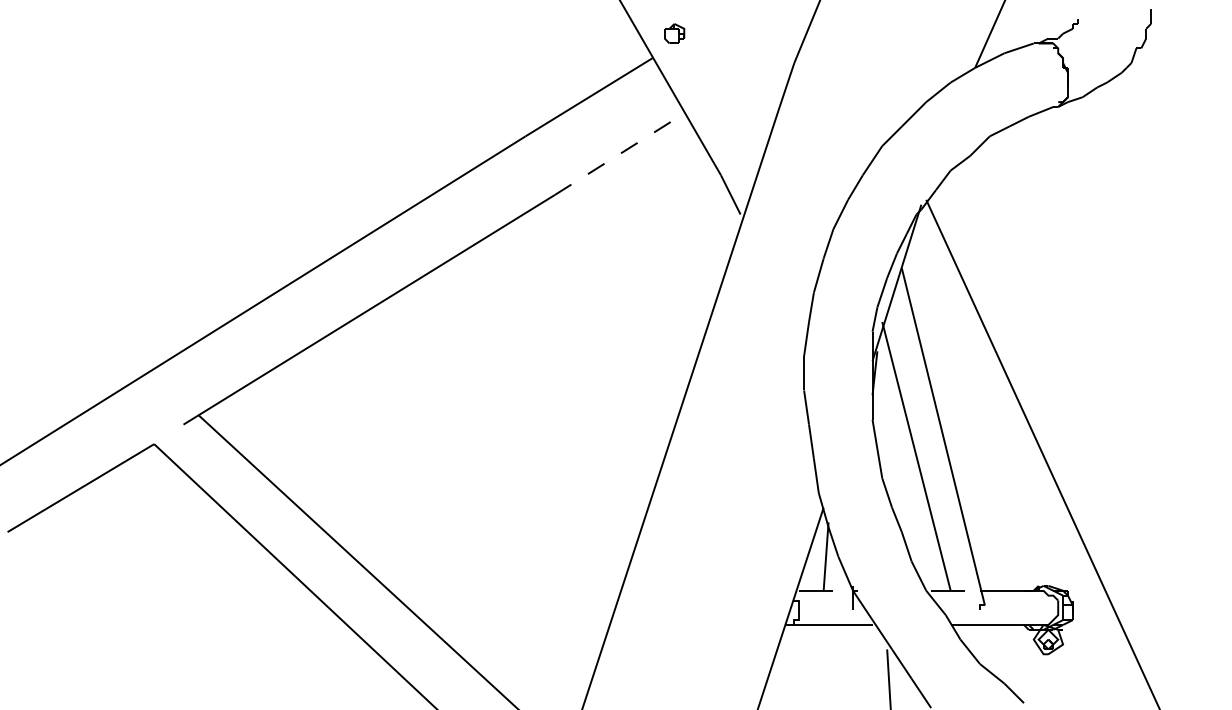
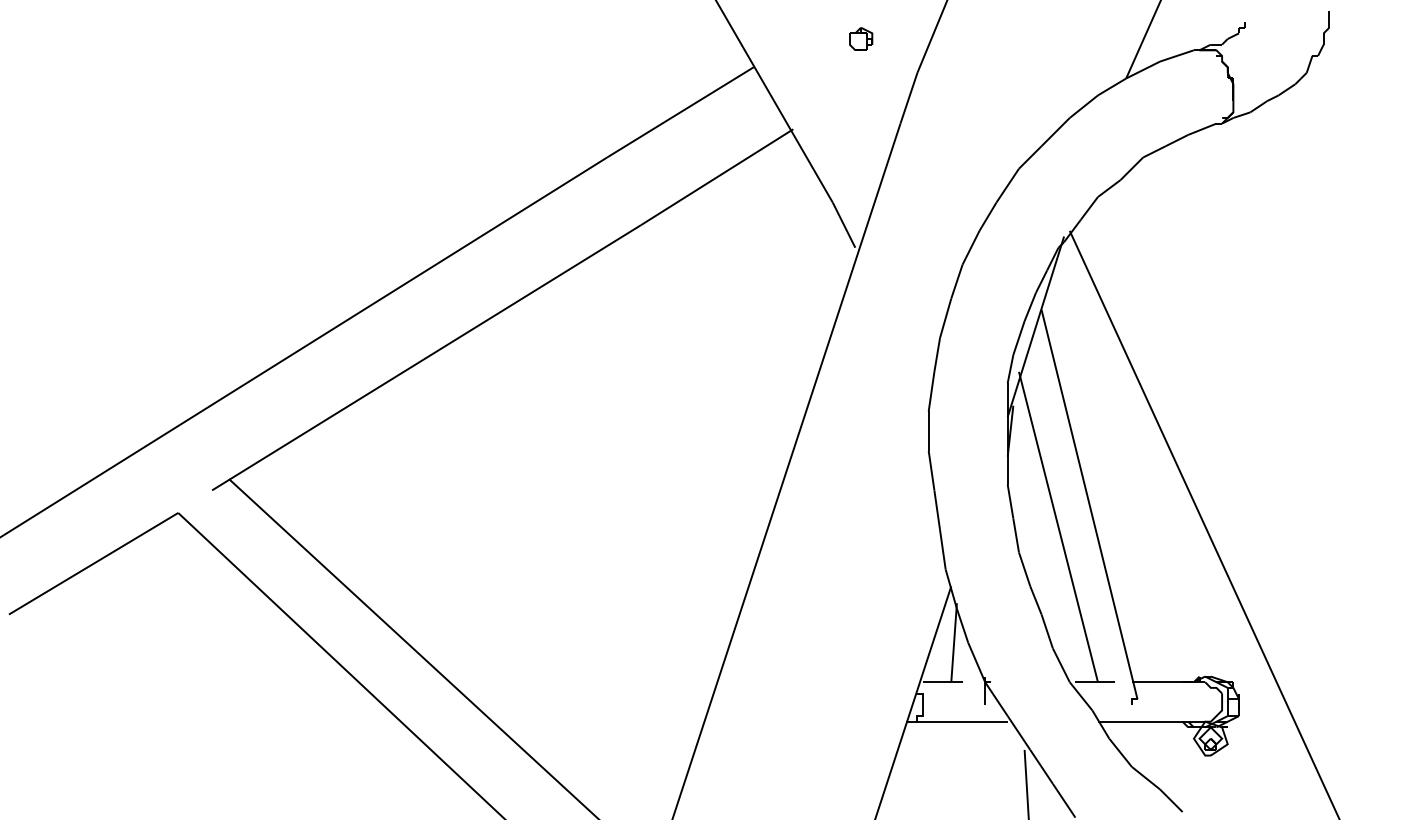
part: (674, 33) -> (861, 38), moved
line: (620, 153) -> (716, 177), dashed -> solid

